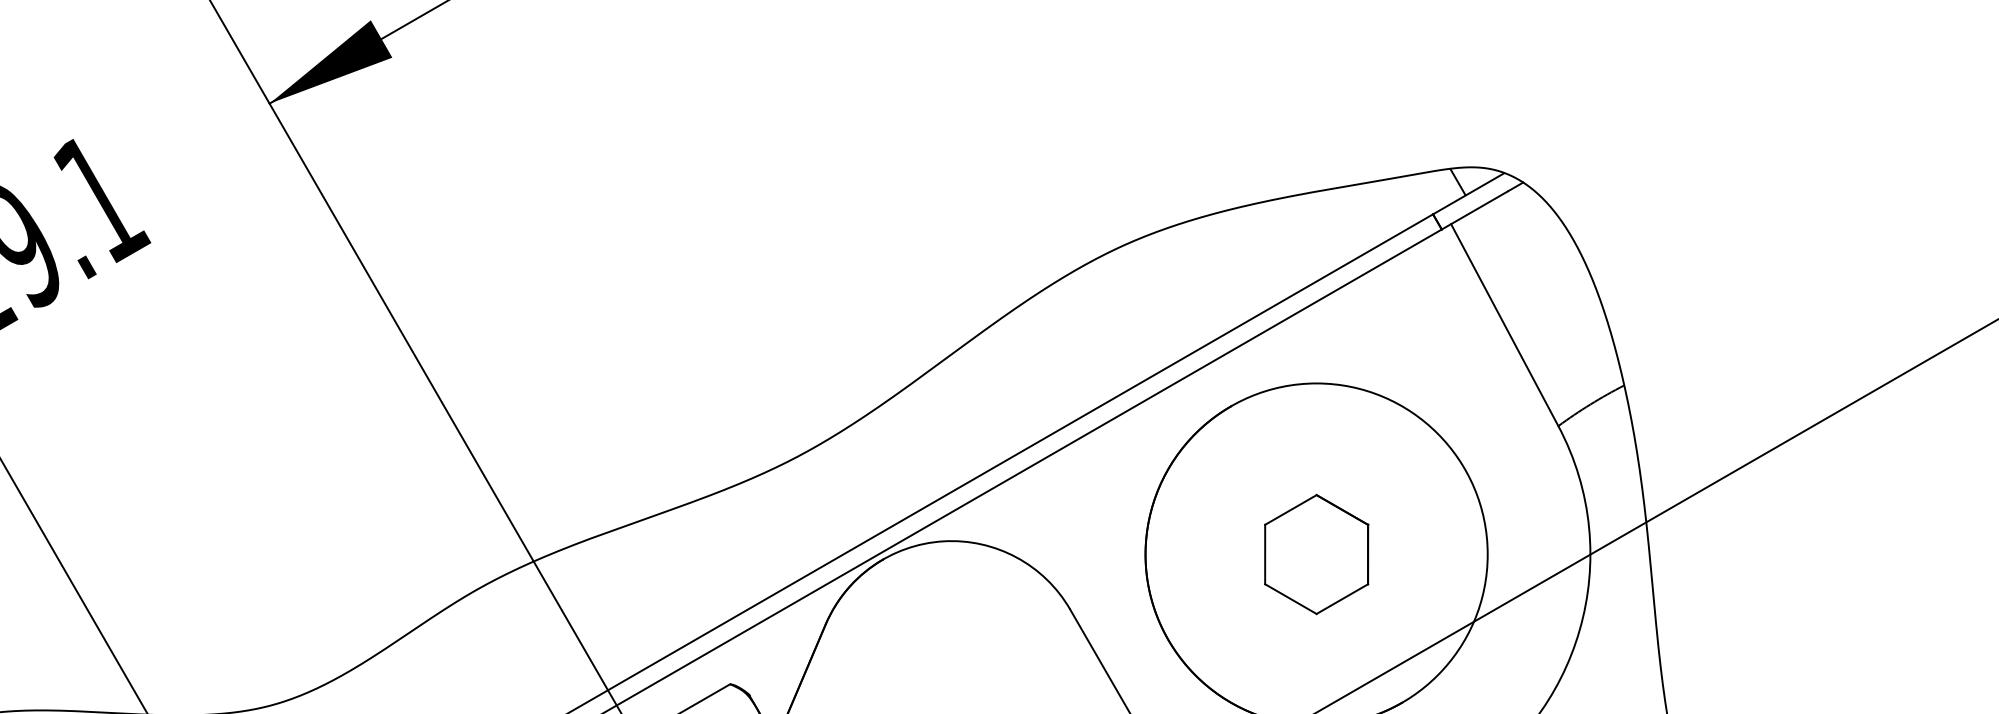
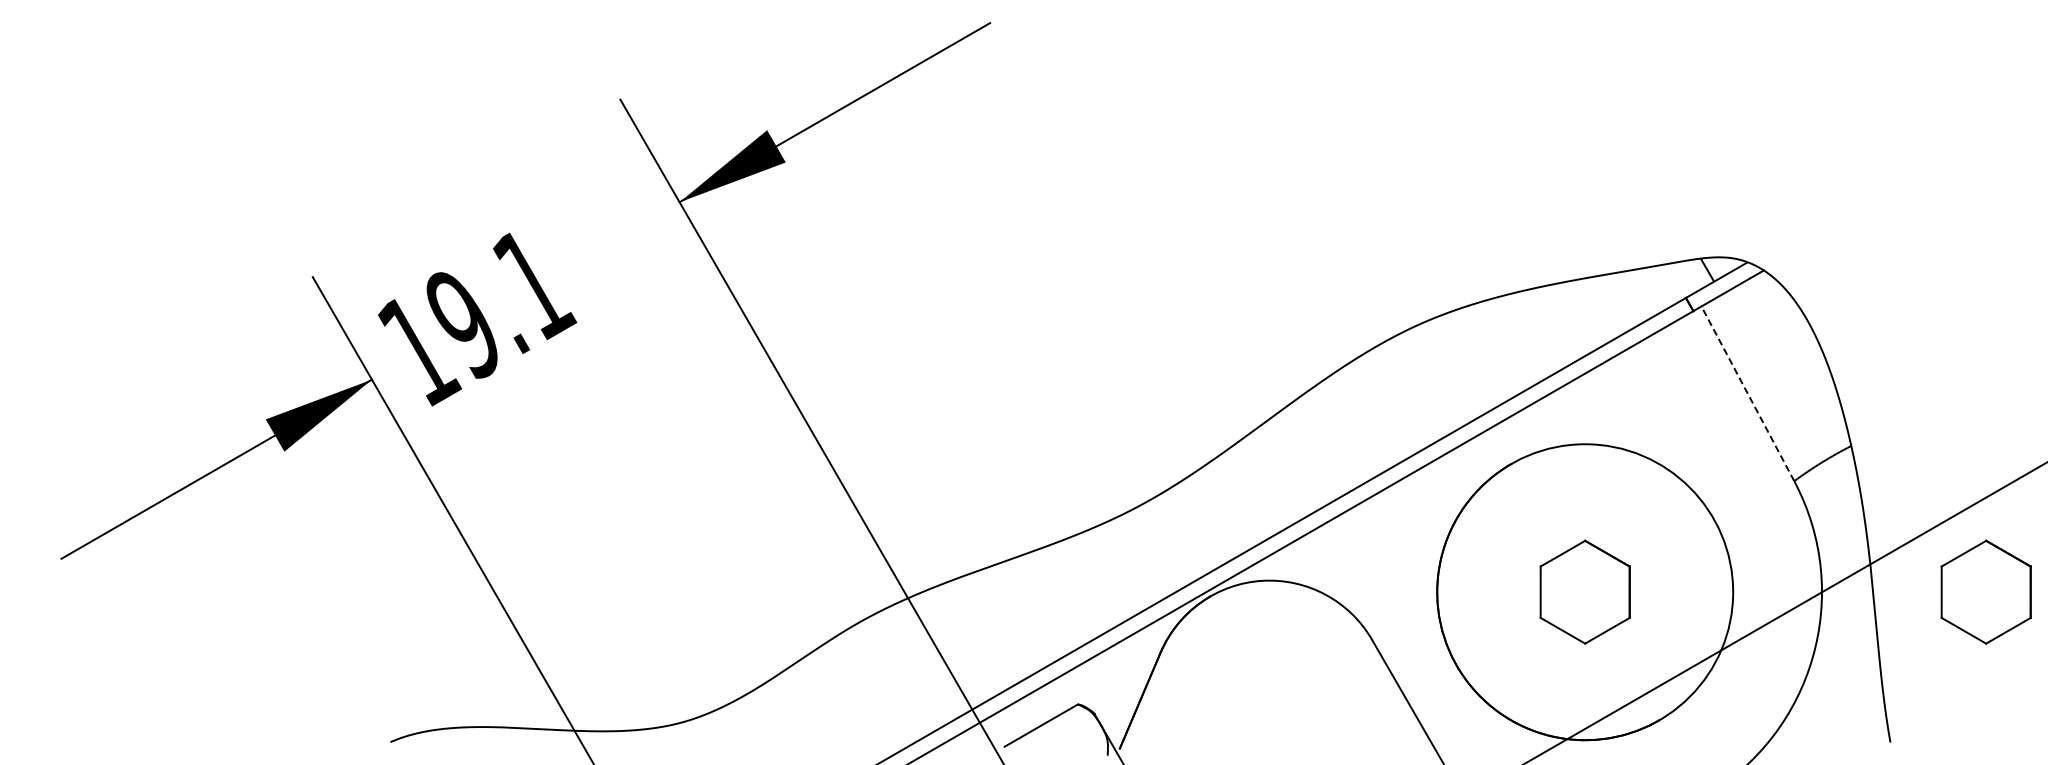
line: (1504, 324) -> (1747, 393), solid -> dashed
part: (1779, 553) -> (1985, 591), added

